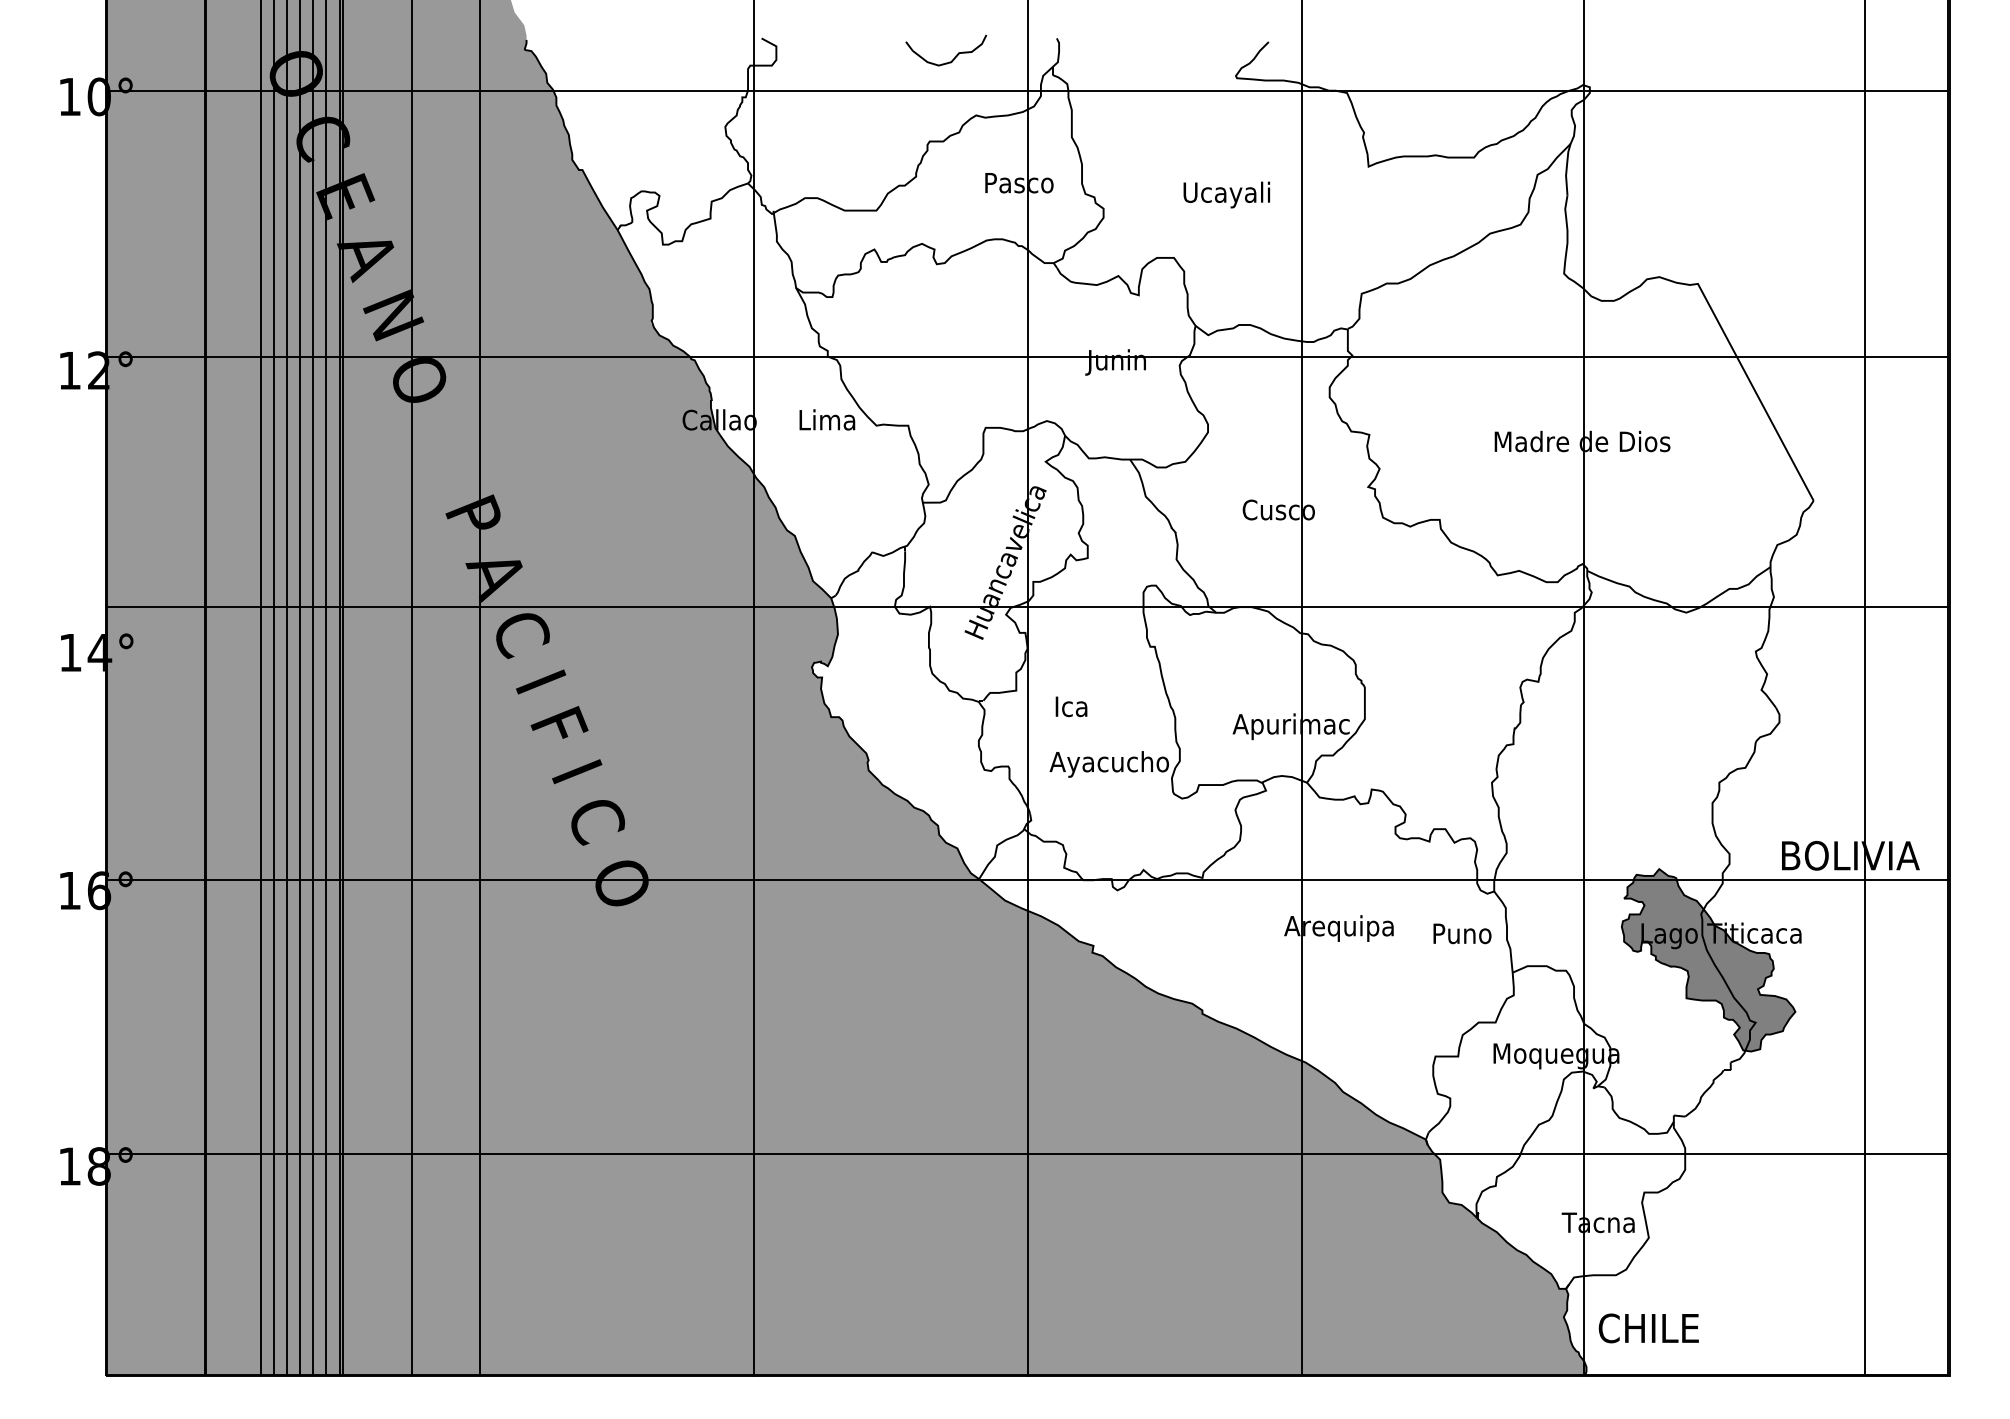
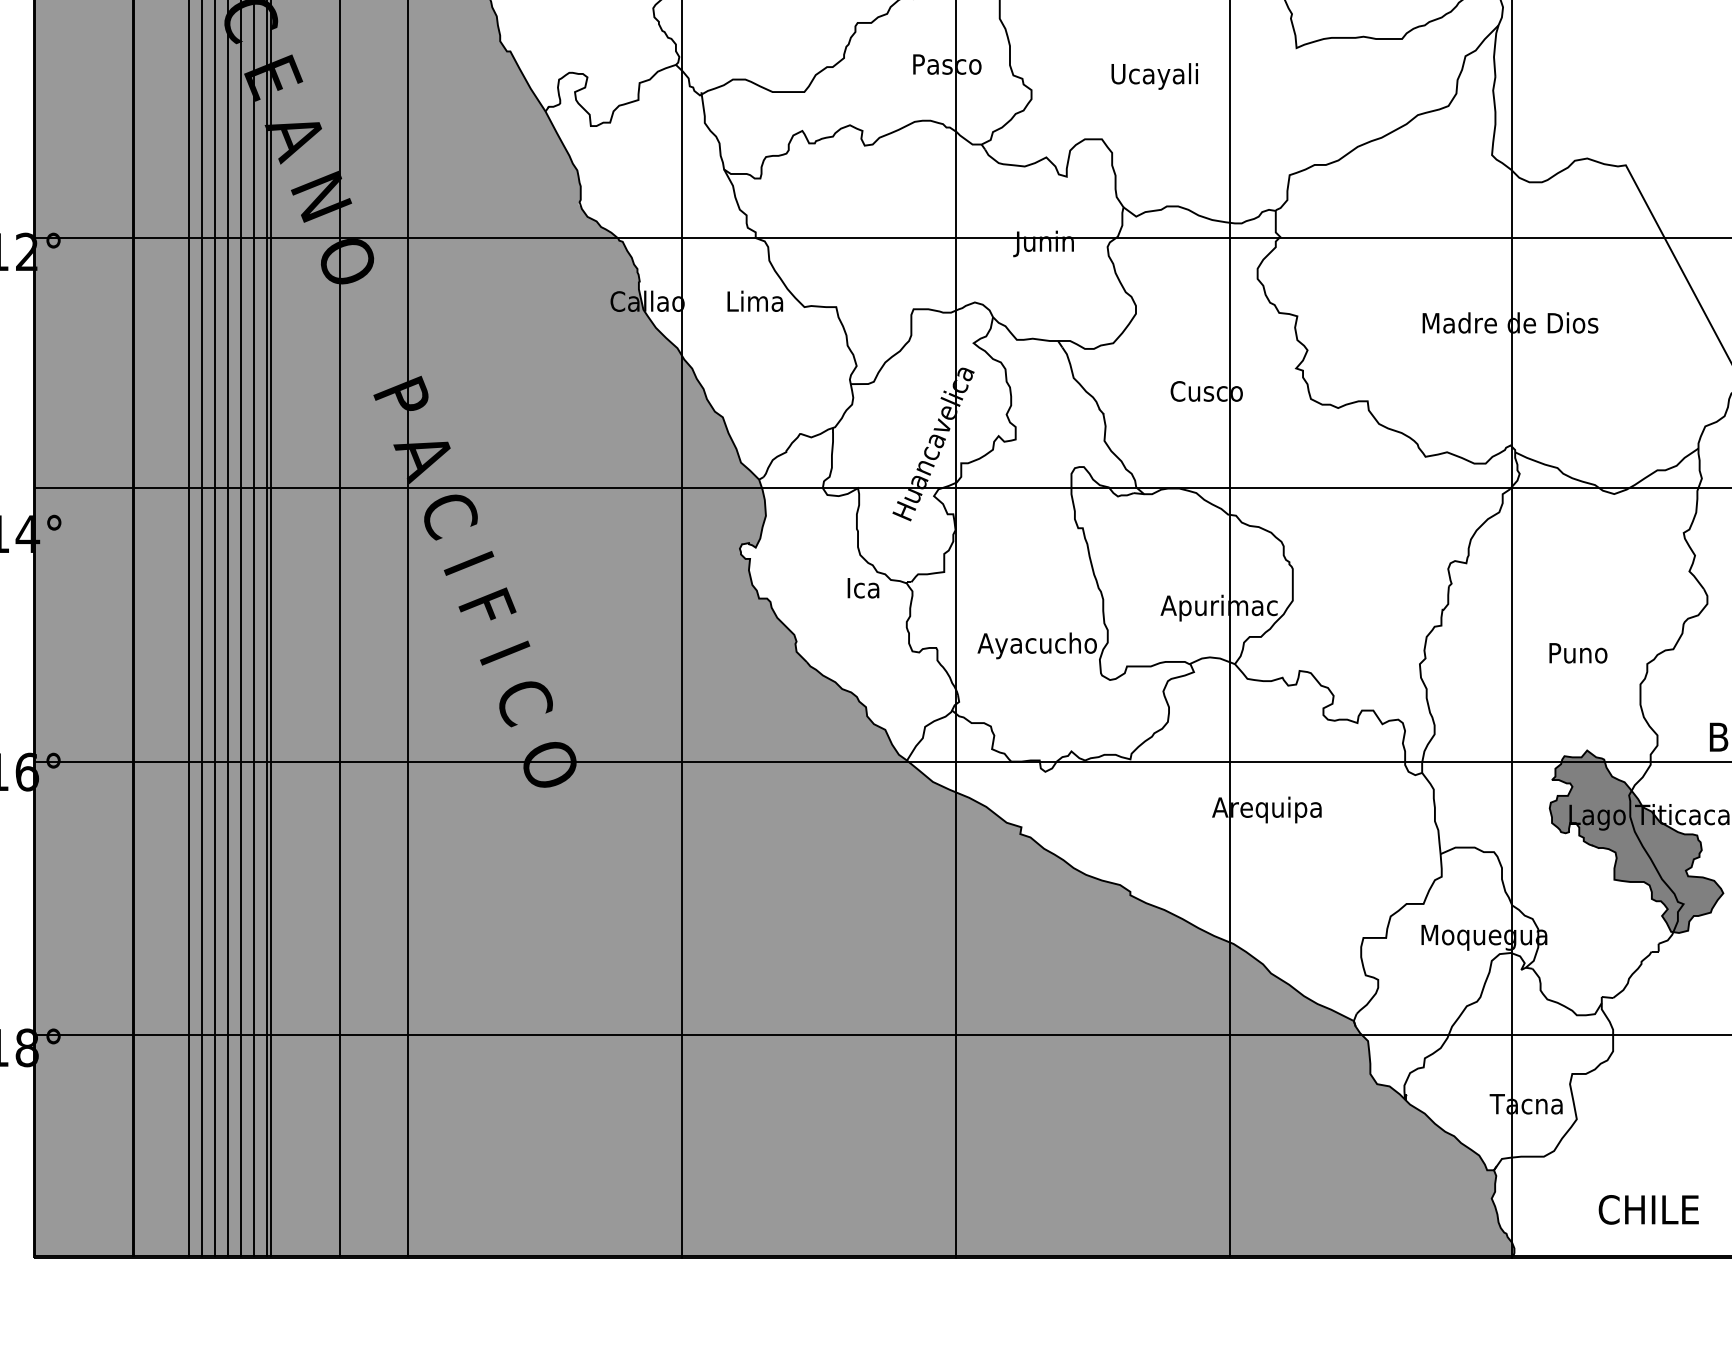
text: (1071, 706) -> (863, 587), moved
text: (1462, 933) -> (1578, 652), moved
text: (1648, 1328) -> (1648, 1209), moved

